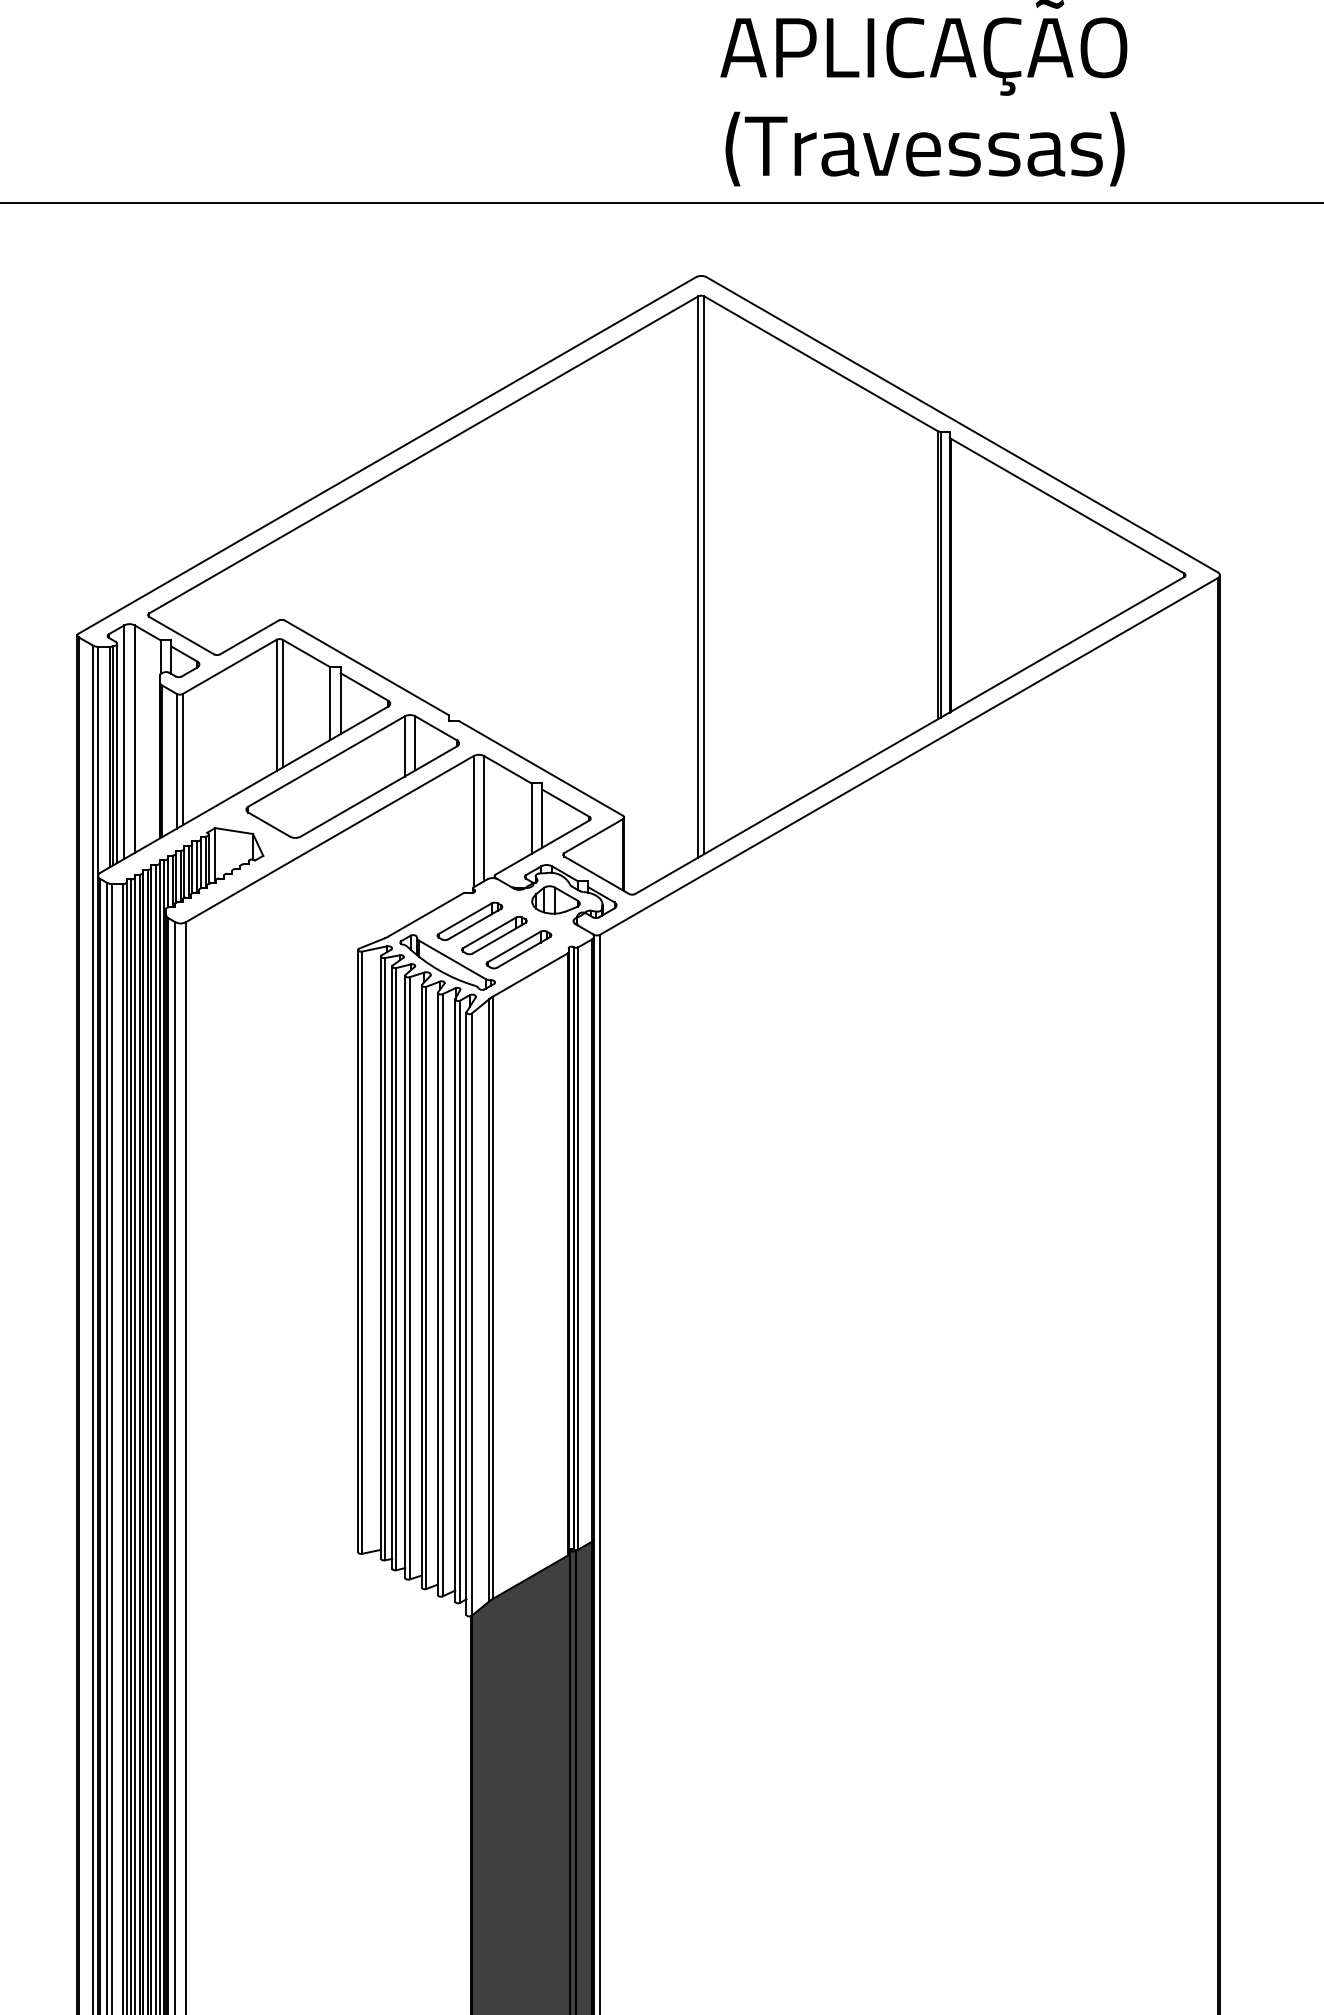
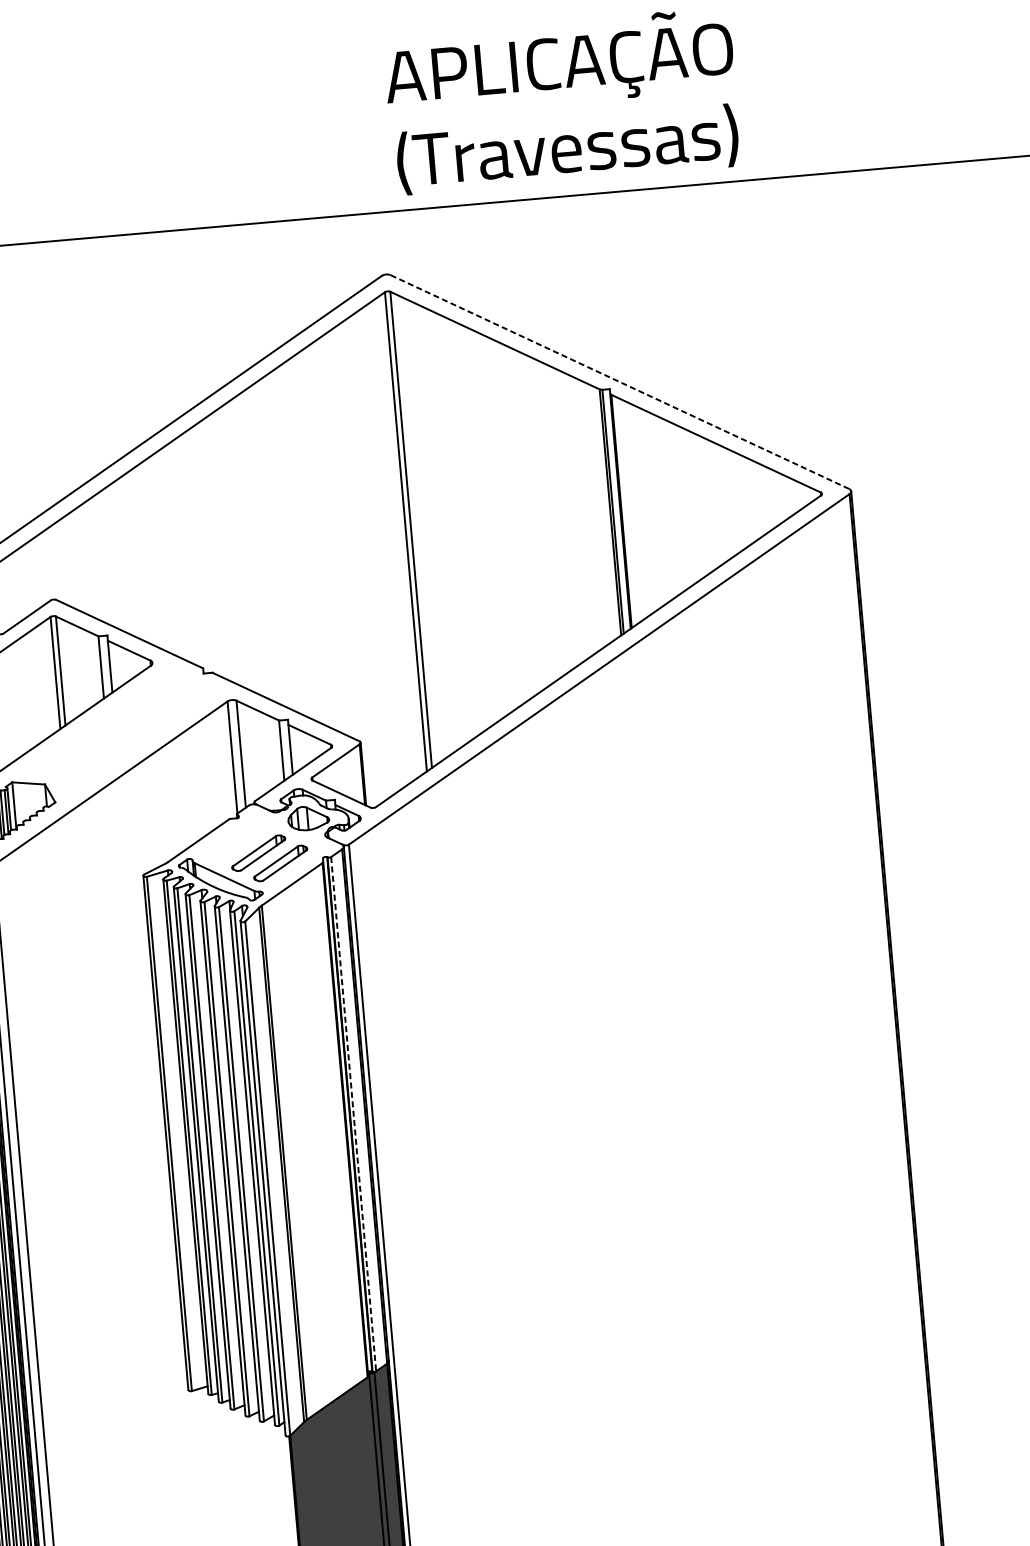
line: (961, 424) -> (619, 381), solid -> dashed
part: (352, 776) -> (125, 728), removed
part: (469, 920) -> (236, 842), removed
line: (578, 1249) -> (353, 1115), solid -> dashed

